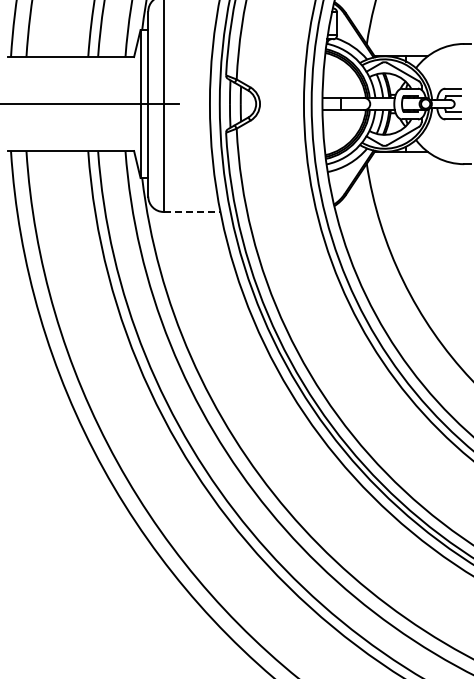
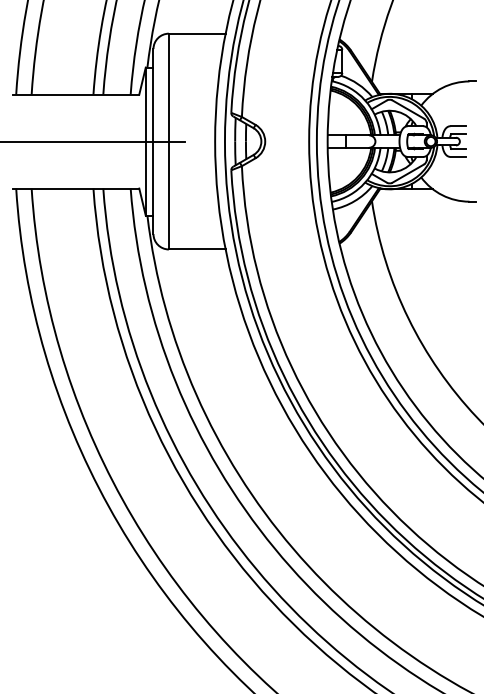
line: (192, 211) -> (197, 249), dashed -> solid

